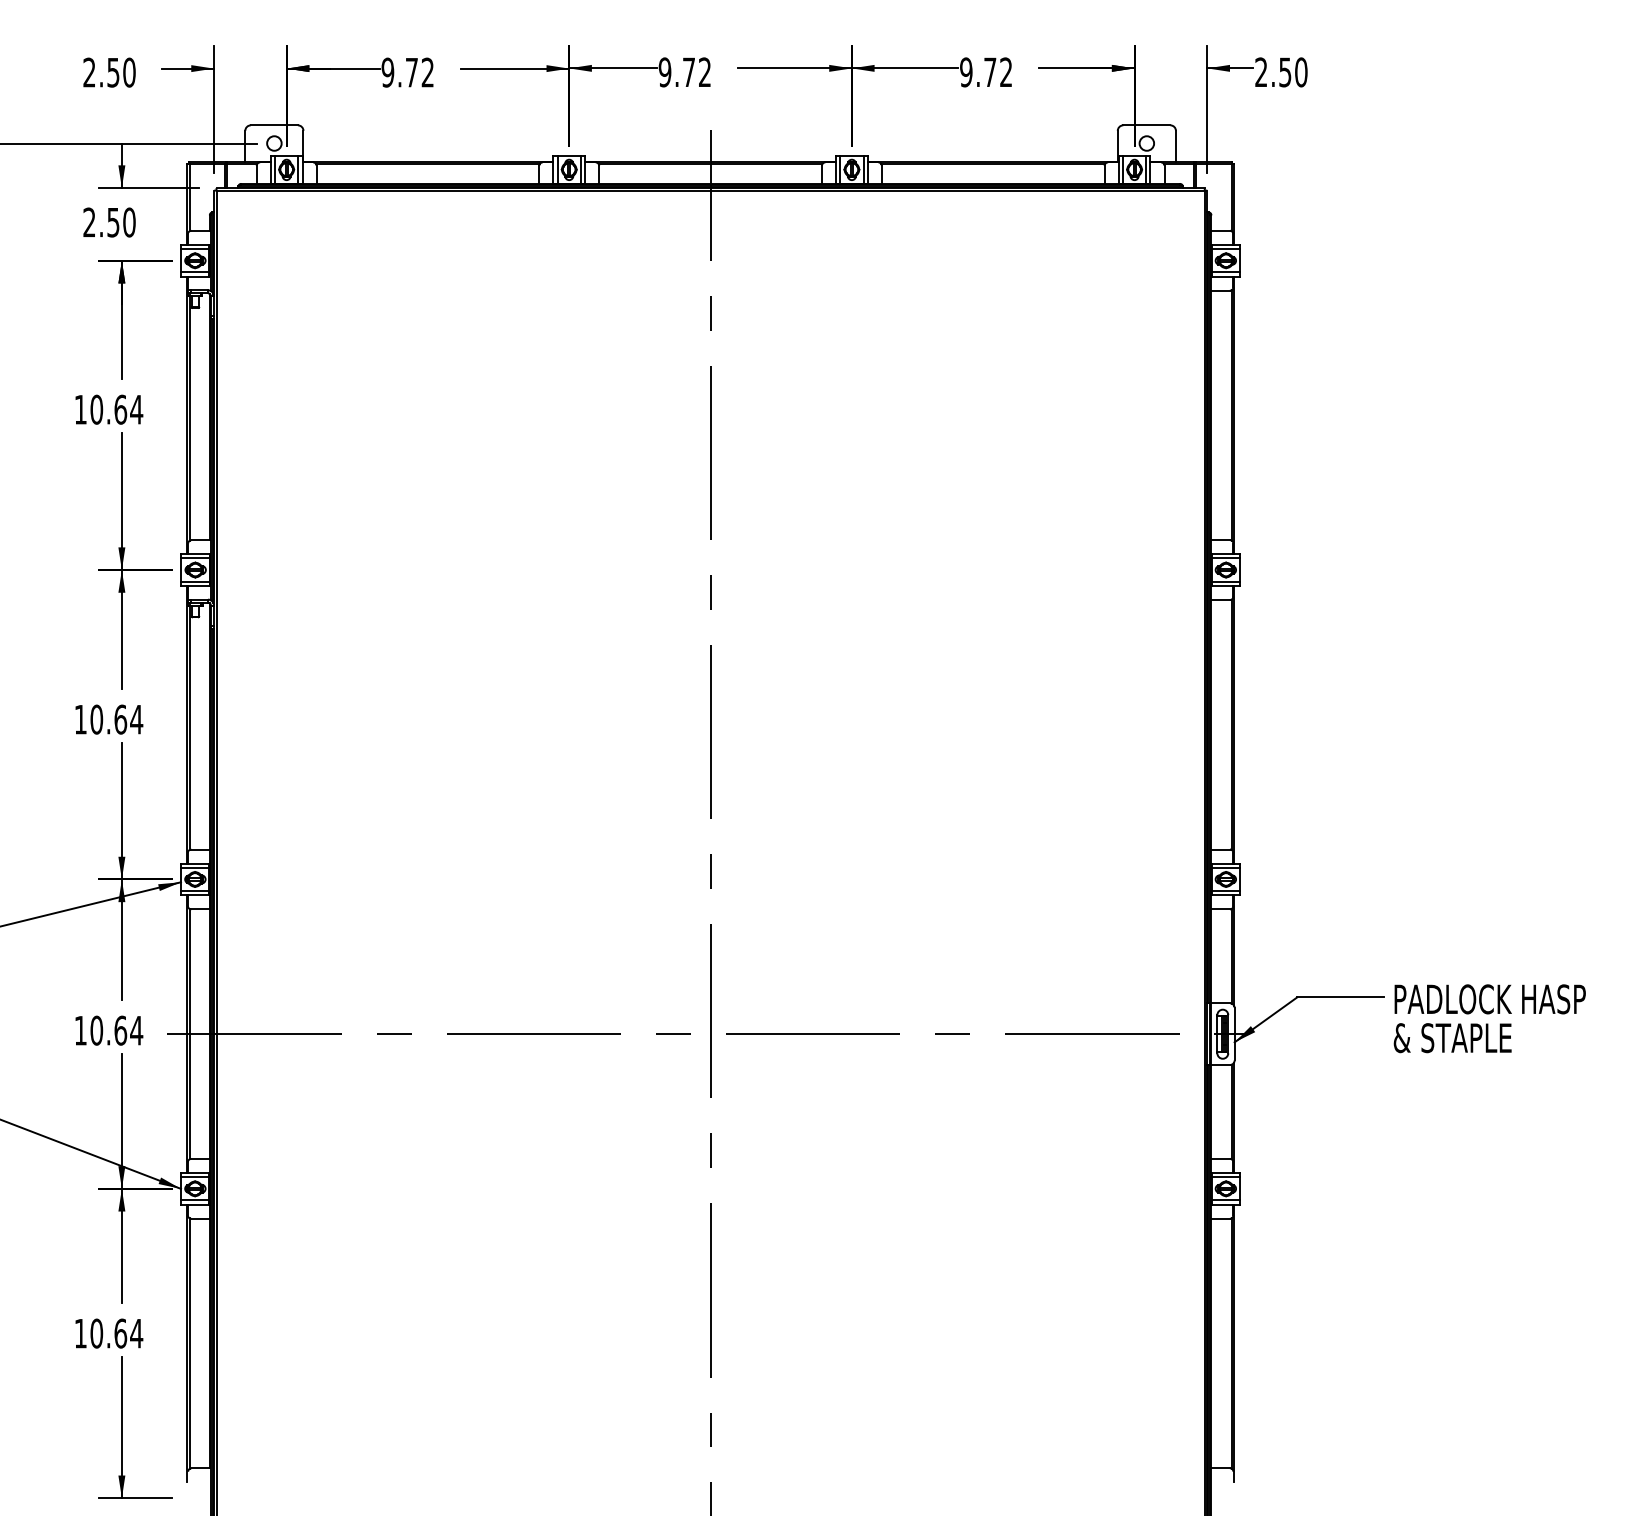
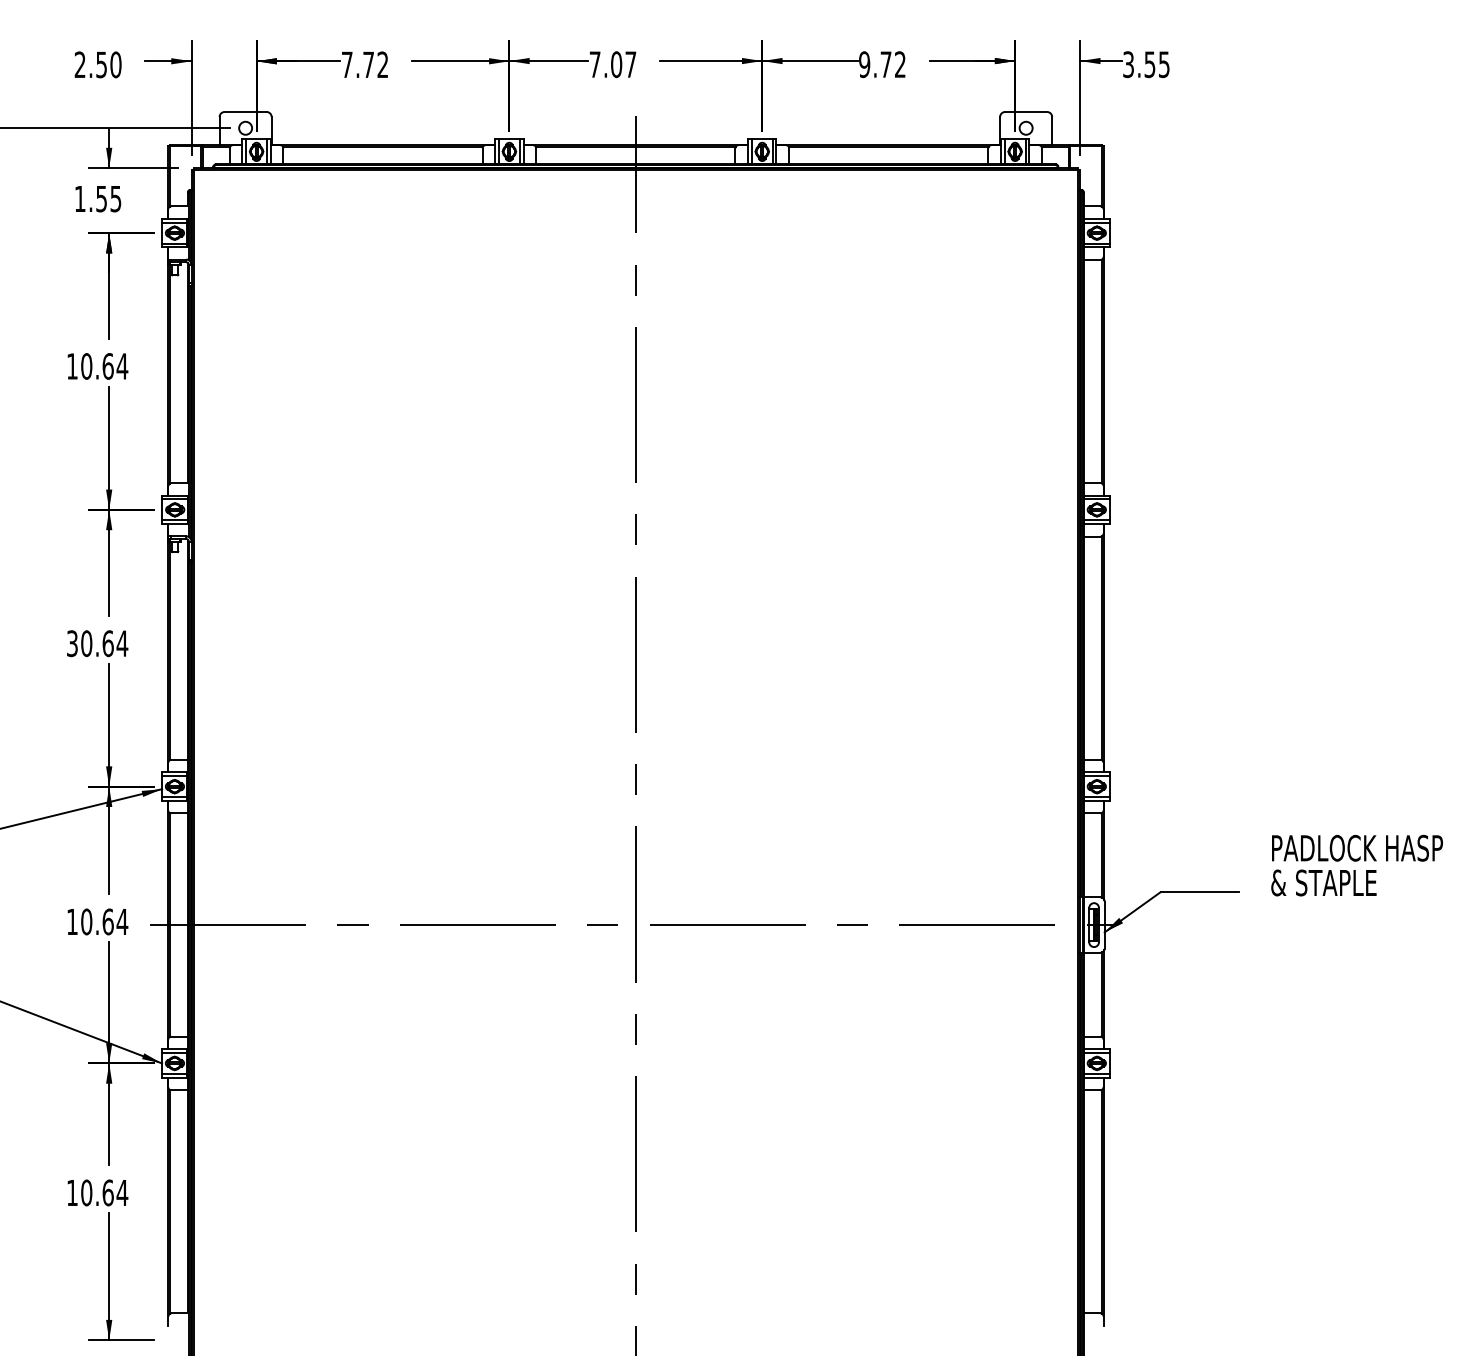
text: (387, 72) -> (346, 64), 9.72 -> 7.72
text: (684, 72) -> (612, 64), 9.72 -> 7.07
text: (1281, 72) -> (1146, 64), 2.50 -> 3.55
text: (109, 222) -> (98, 198), 2.50 -> 1.55
text: (80, 719) -> (72, 643), 10.64 -> 30.64
text: (1489, 1018) -> (1356, 865), moved

